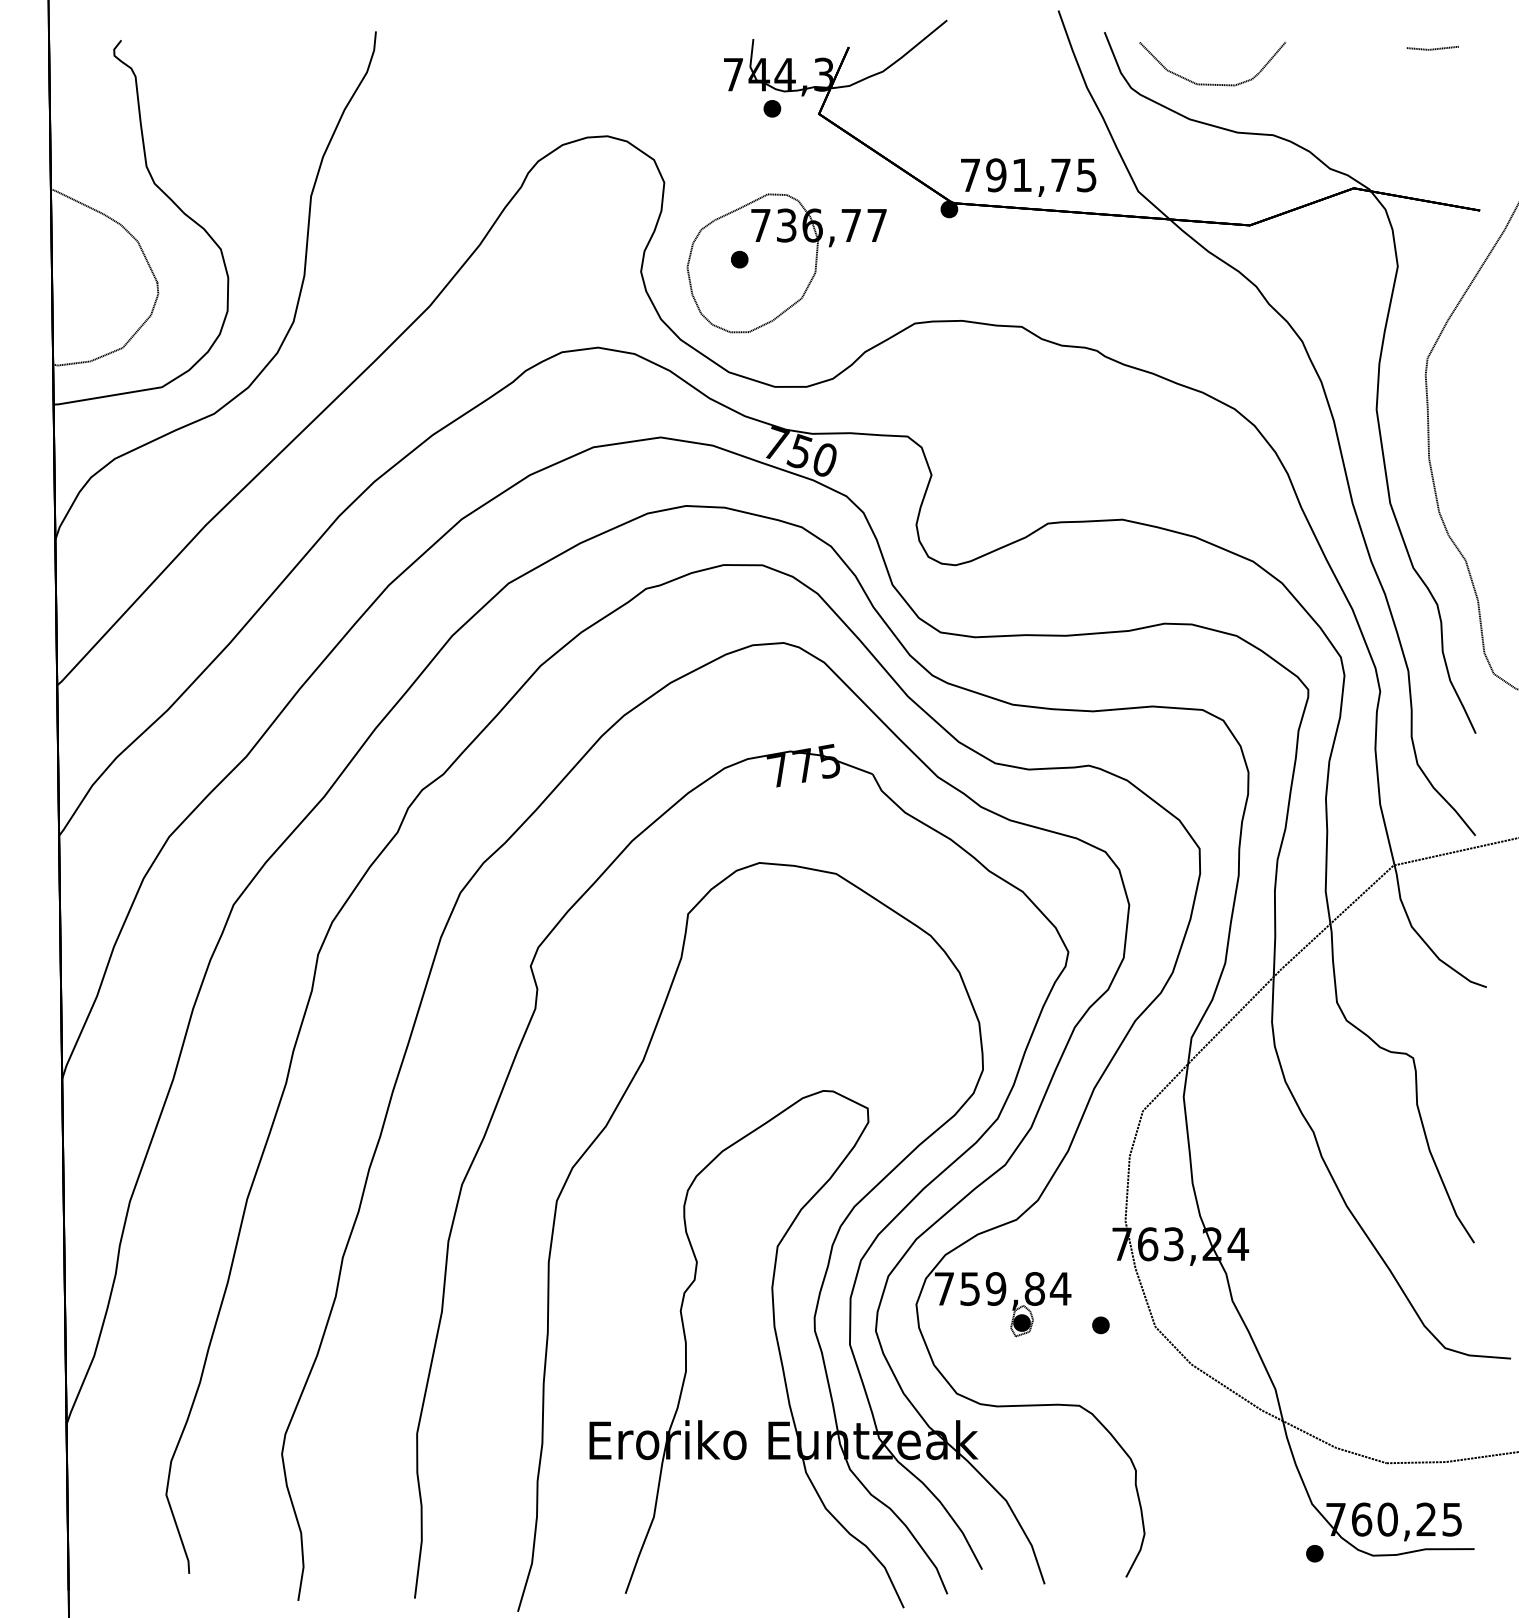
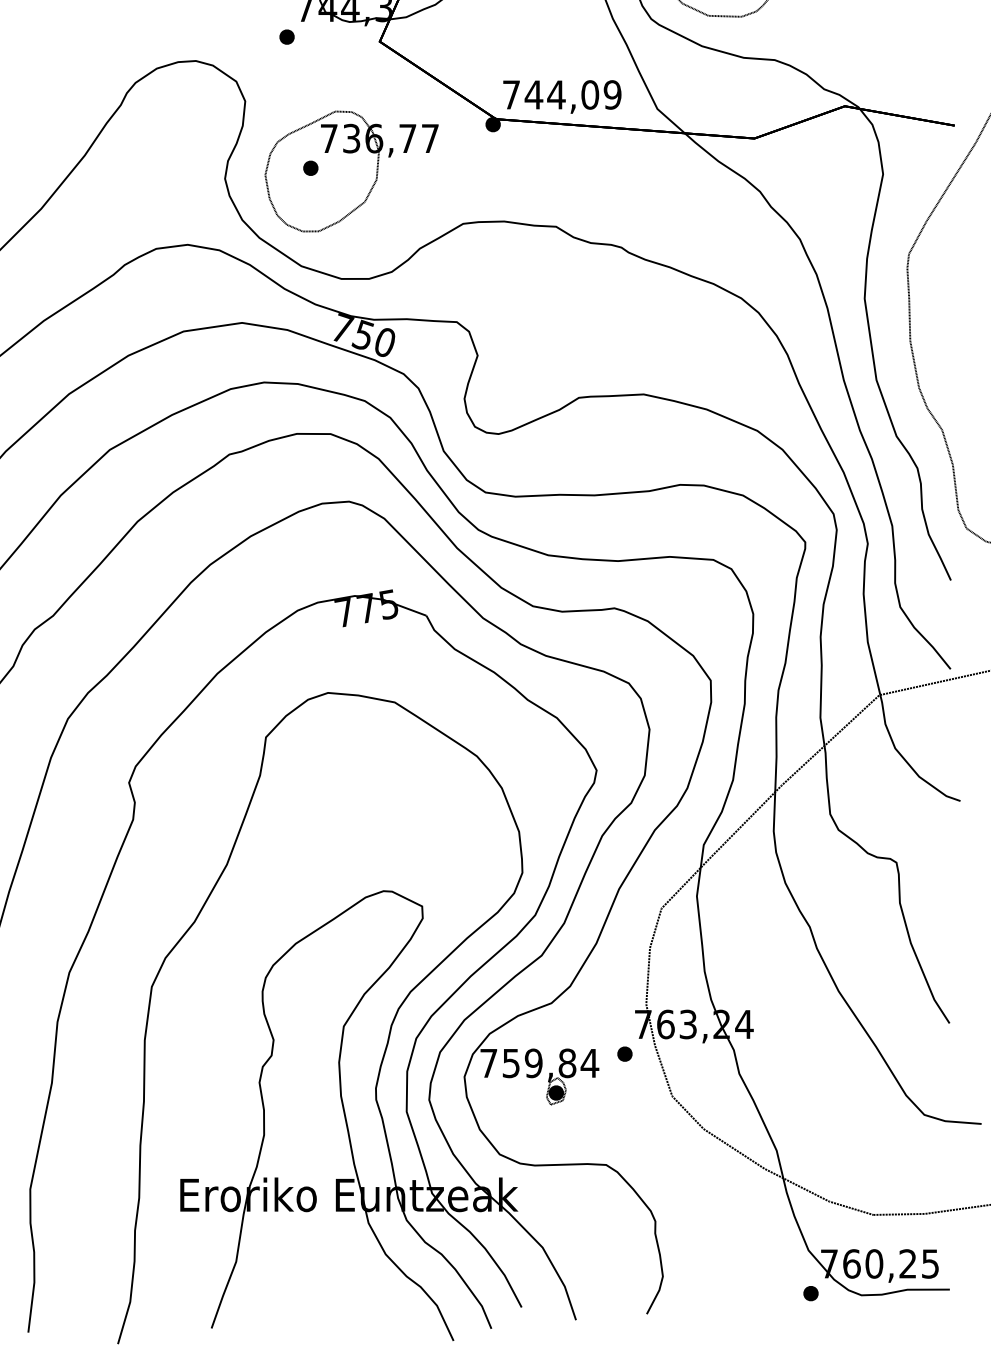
part: (772, 108) -> (287, 36), moved
text: (1040, 175) -> (572, 95), 791,75 -> 744,09
part: (1100, 1325) -> (624, 1054), moved

